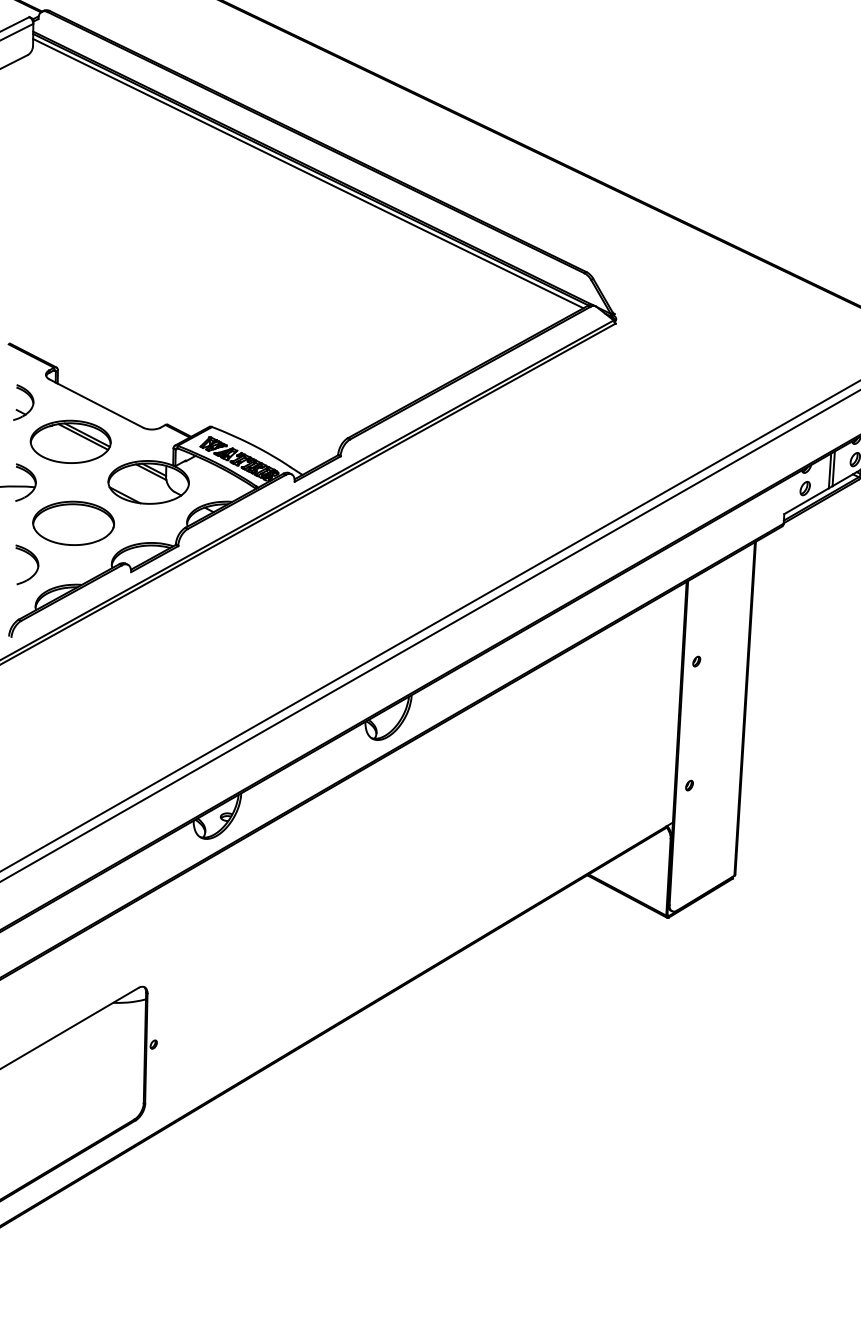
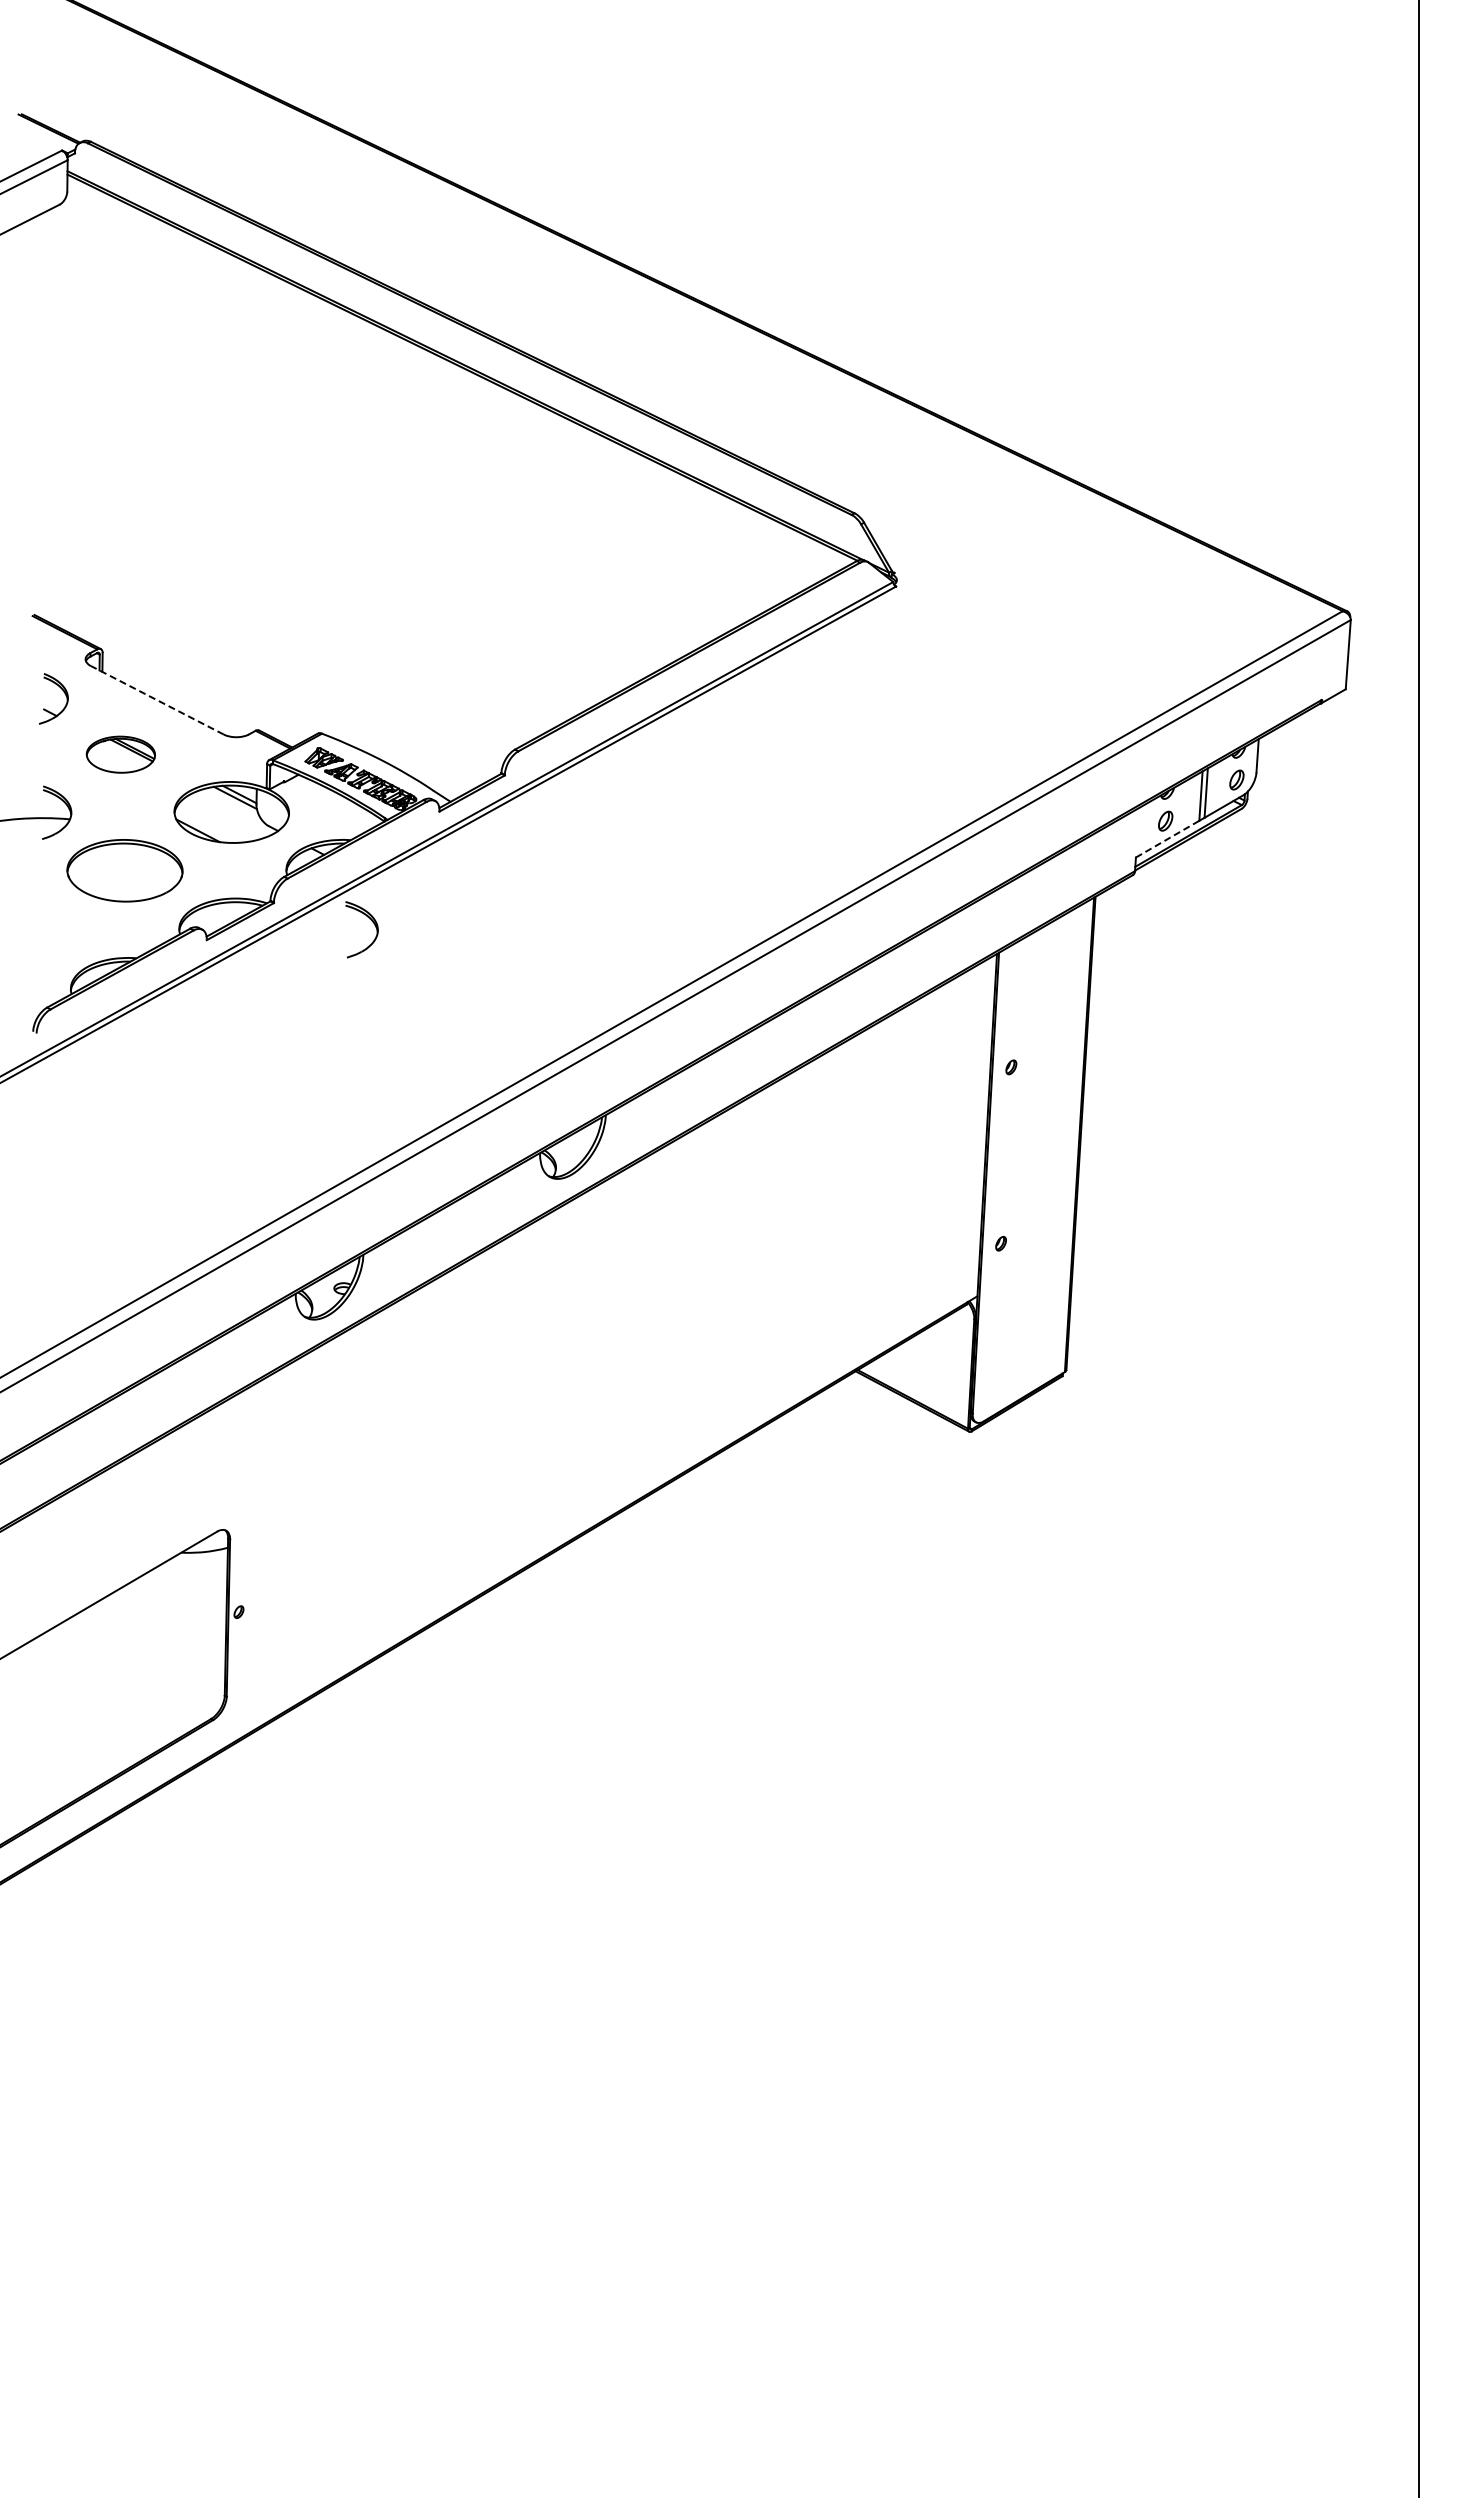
line: (308, 173) -> (458, 372), removed
line: (96, 403) -> (157, 700), solid -> dashed
part: (70, 441) -> (120, 754), size x0.6
line: (806, 501) -> (1167, 839), solid -> dashed
part: (33, 559) -> (371, 921), moved

